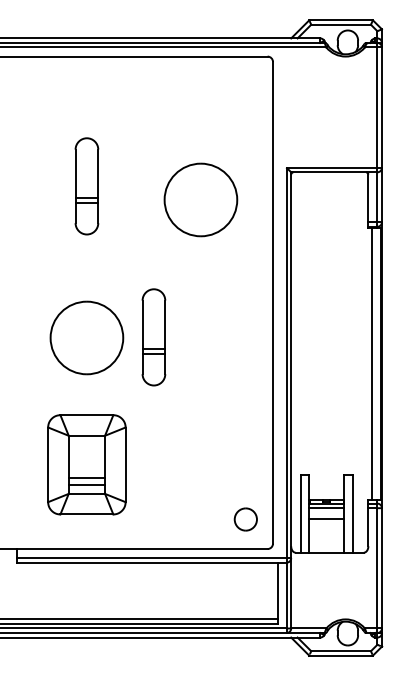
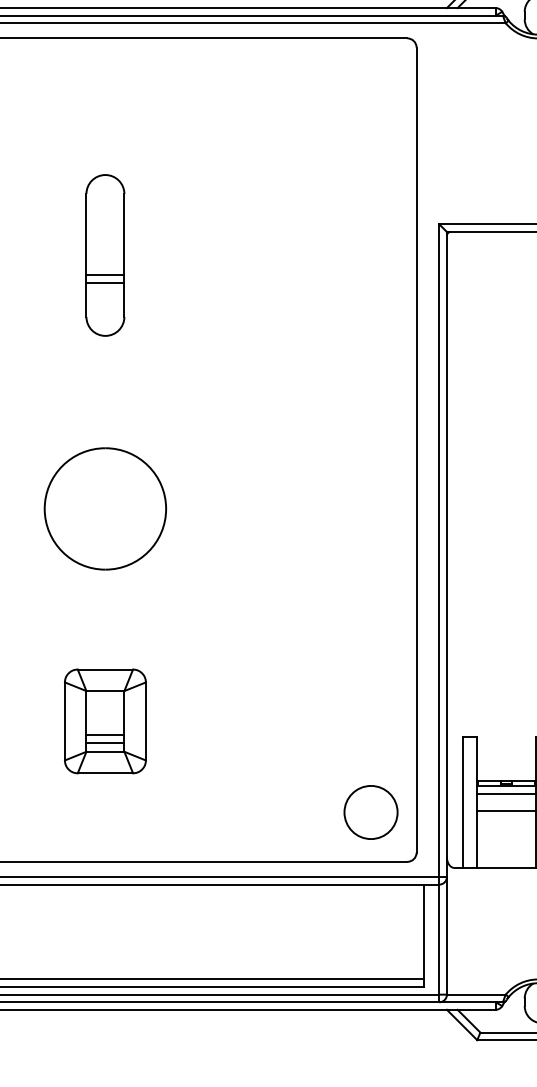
part: (200, 199) -> (295, 277), removed
part: (153, 337) -> (216, 508), removed
part: (86, 465) -> (104, 722), size x0.62
part: (245, 519) -> (370, 812), size x1.43

